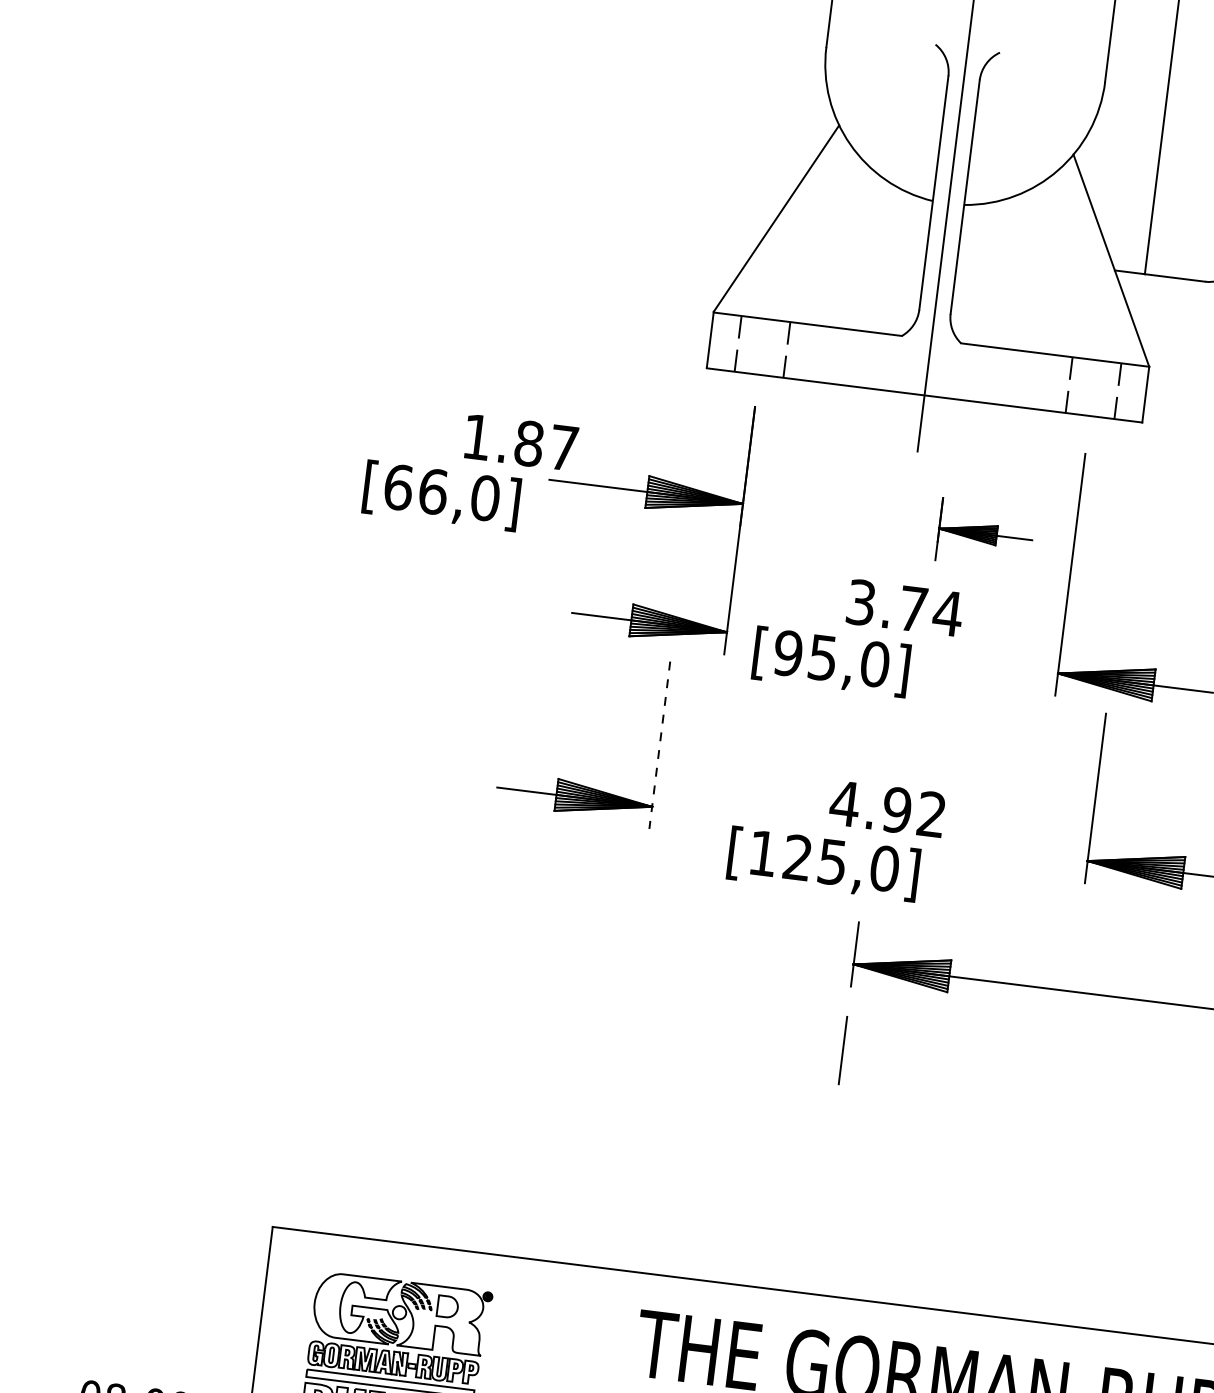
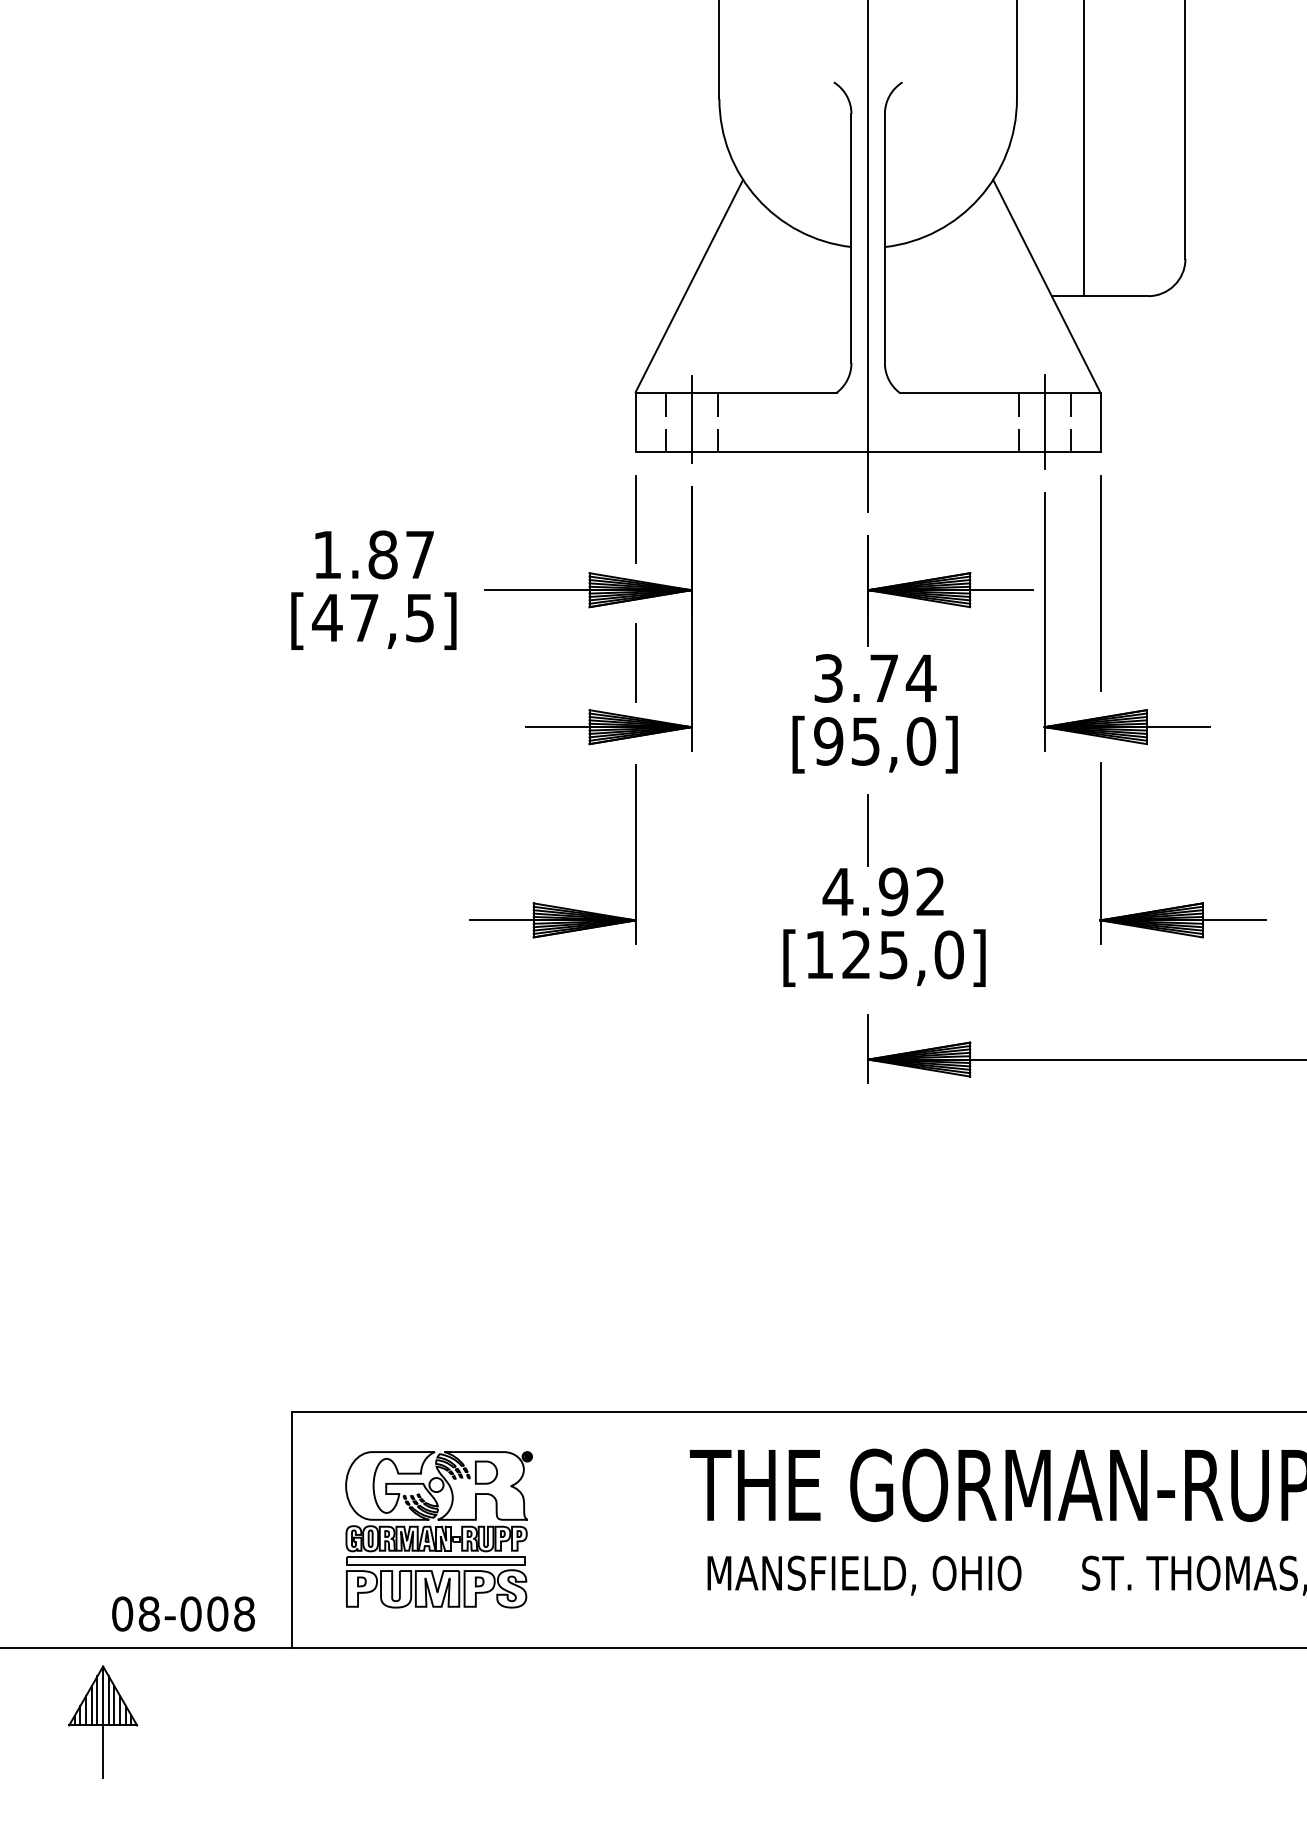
line: (762, 343) -> (691, 419), added
line: (1093, 387) -> (1044, 422), added
line: (698, 431) -> (635, 519), added
text: (521, 442) -> (374, 554), moved
text: (441, 492) -> (373, 617), [66,0] -> [47,5]
part: (985, 534) -> (950, 590), size x1.67
line: (1126, 545) -> (1100, 583), added
line: (682, 565) -> (635, 662), added
text: (830, 661) -> (874, 744), moved
line: (659, 745) -> (635, 855), dashed -> solid
text: (823, 863) -> (884, 957), moved
line: (842, 1050) -> (867, 830), moved

